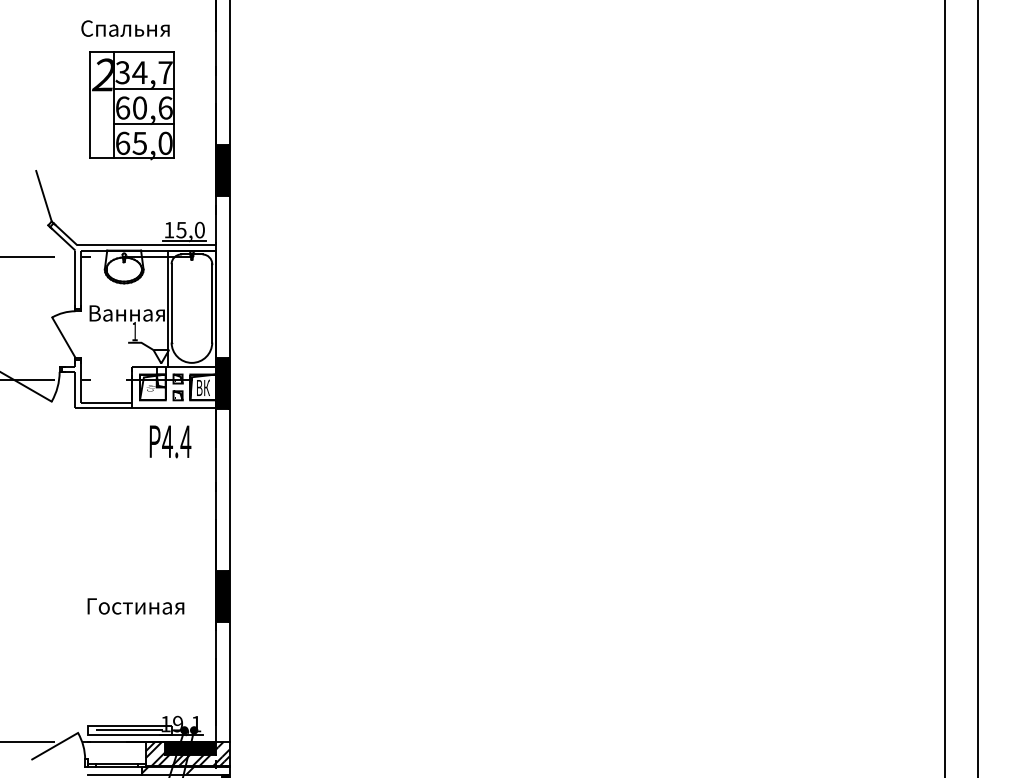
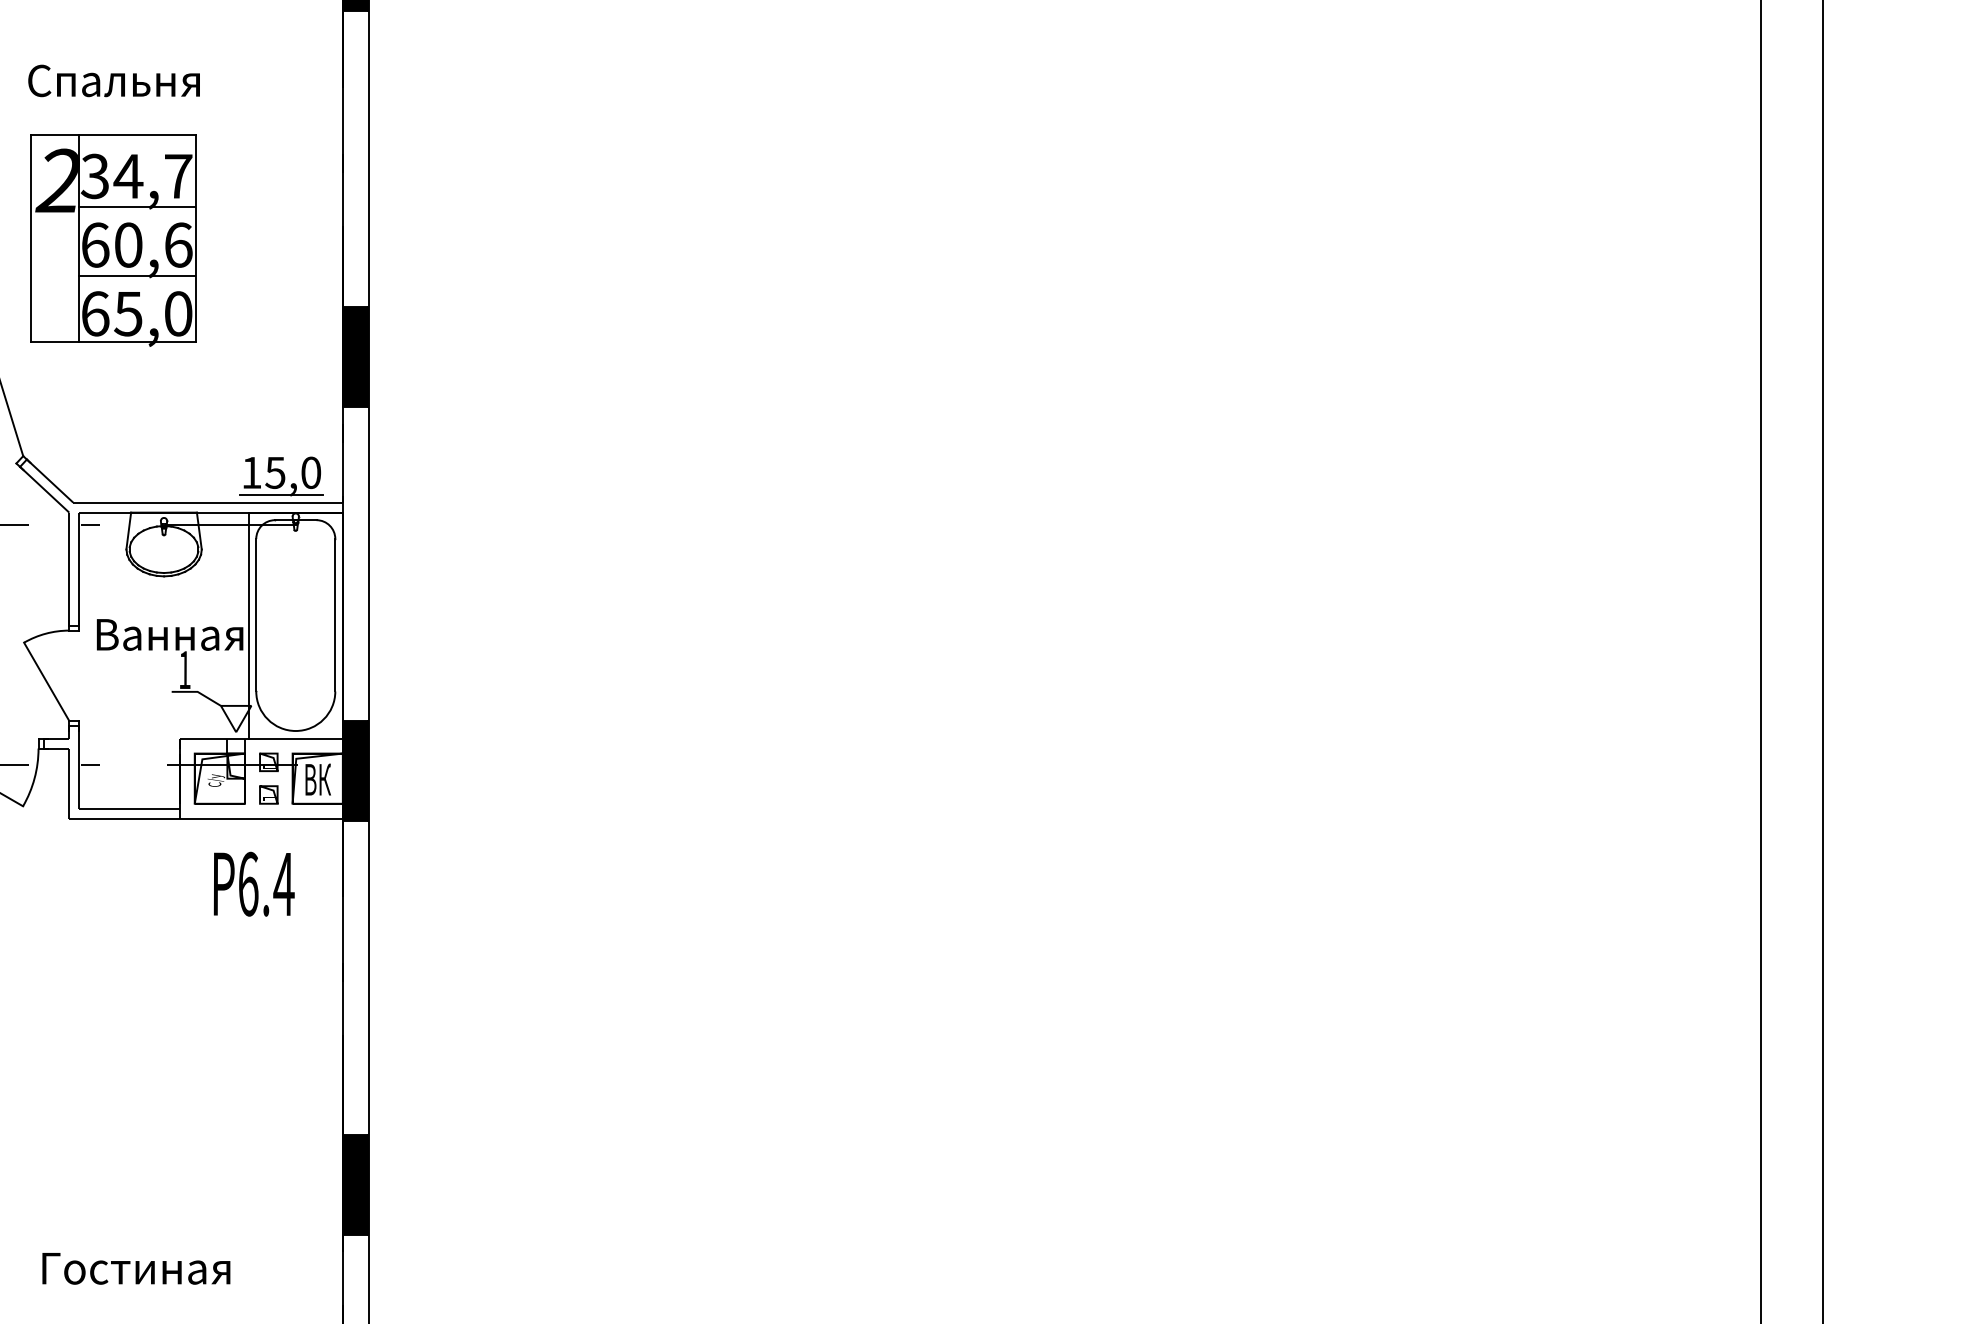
text: (125, 28) -> (114, 80), moved
part: (131, 105) -> (112, 240), moved
text: (167, 441) -> (248, 883), 4.4 -> 6.4
text: (135, 606) -> (135, 1268), moved

